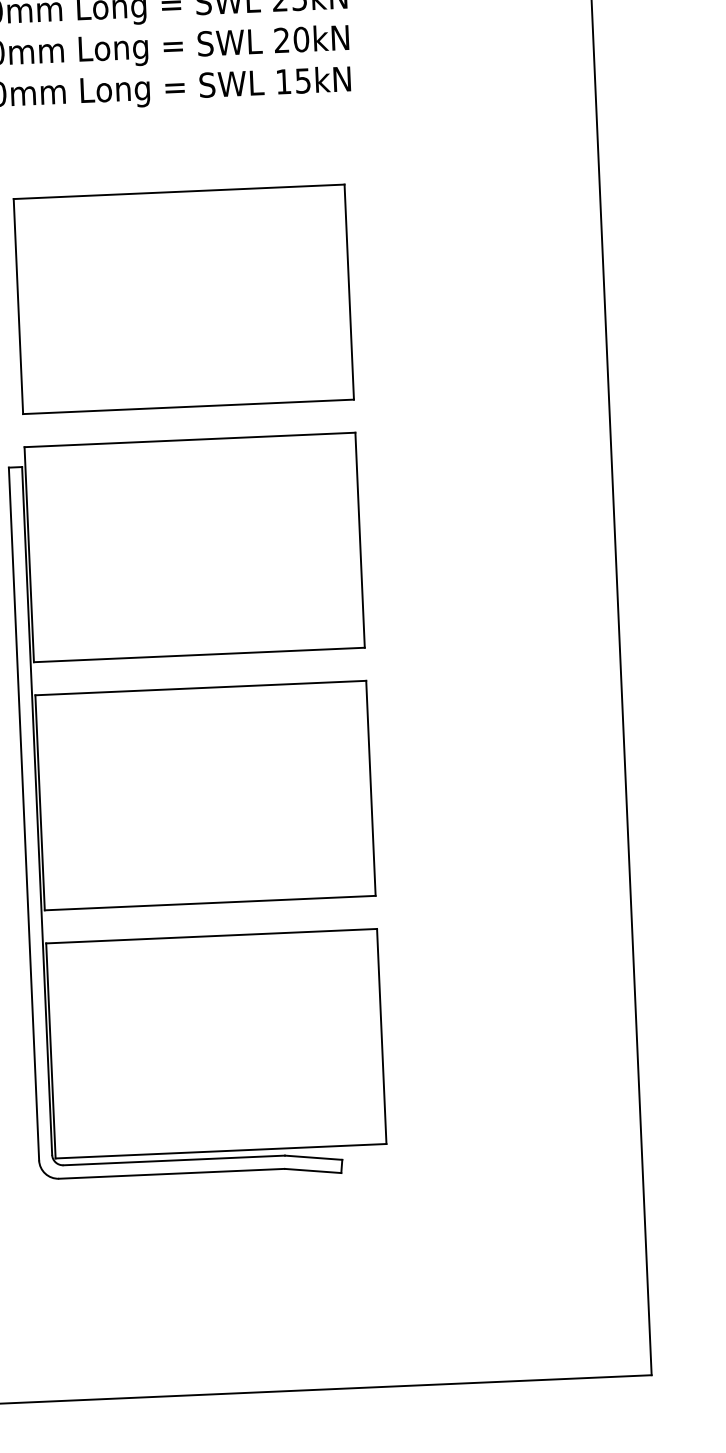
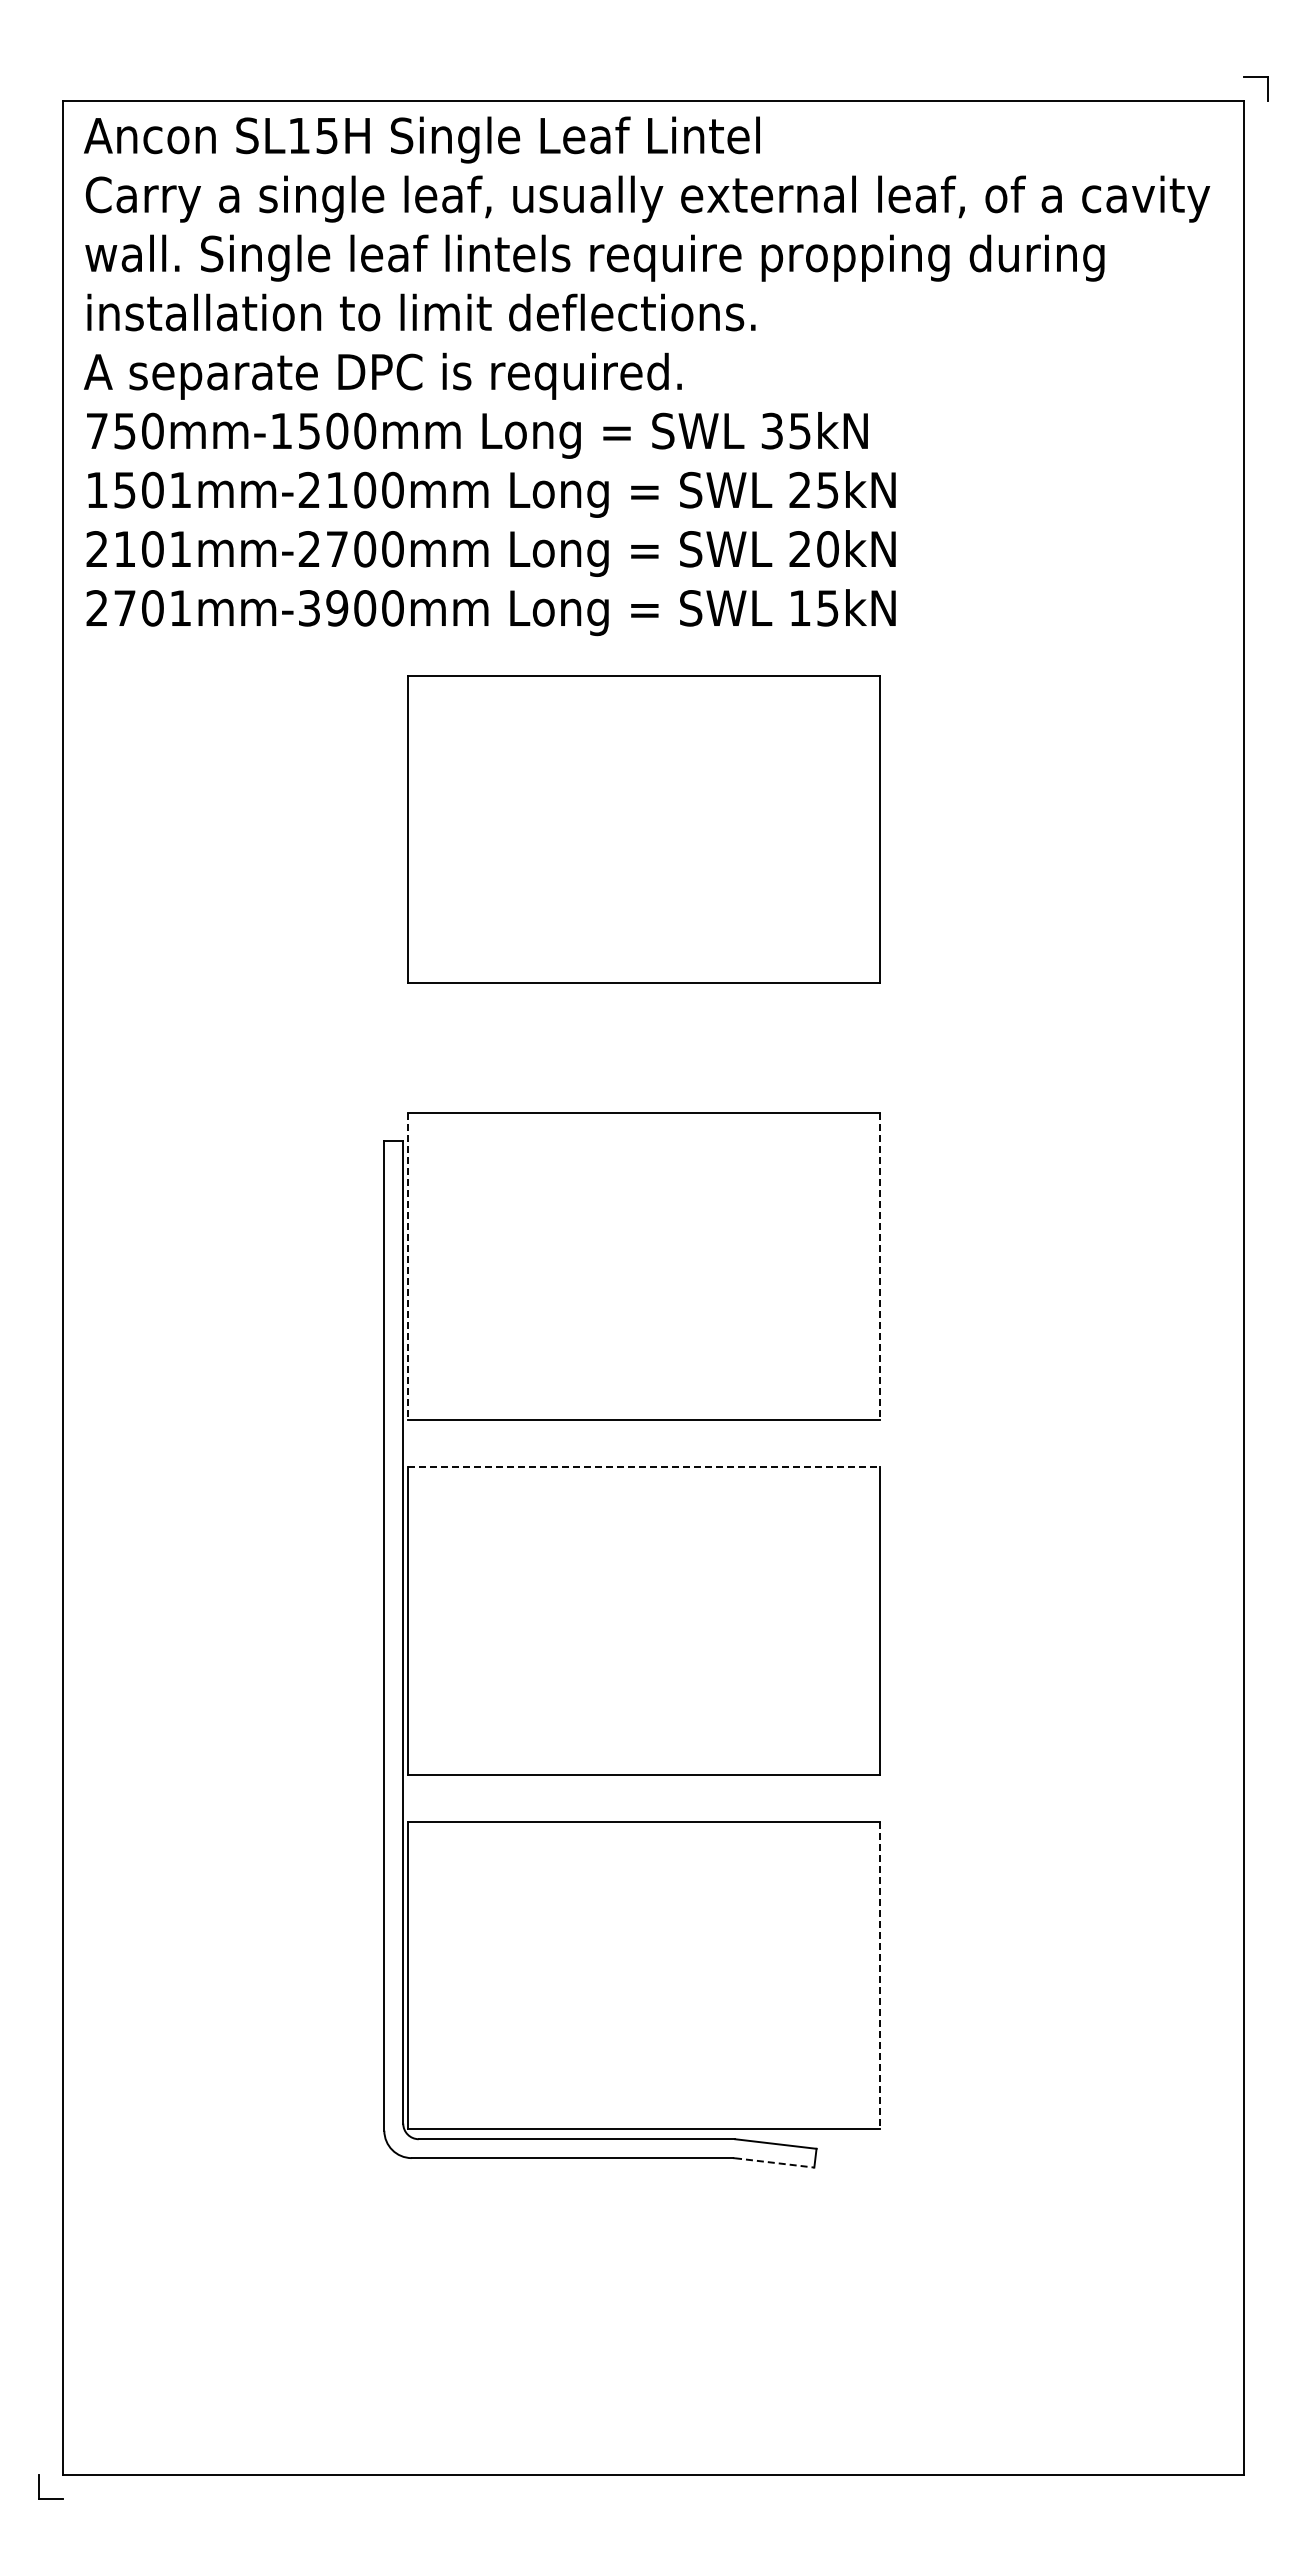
part: (183, 299) -> (643, 829), moved
line: (360, 540) -> (880, 1266), solid -> dashed
line: (28, 554) -> (407, 1266), solid -> dashed
line: (201, 688) -> (644, 1467), solid -> dashed
line: (381, 1036) -> (880, 1975), solid -> dashed
line: (313, 1170) -> (774, 2162), solid -> dashed

